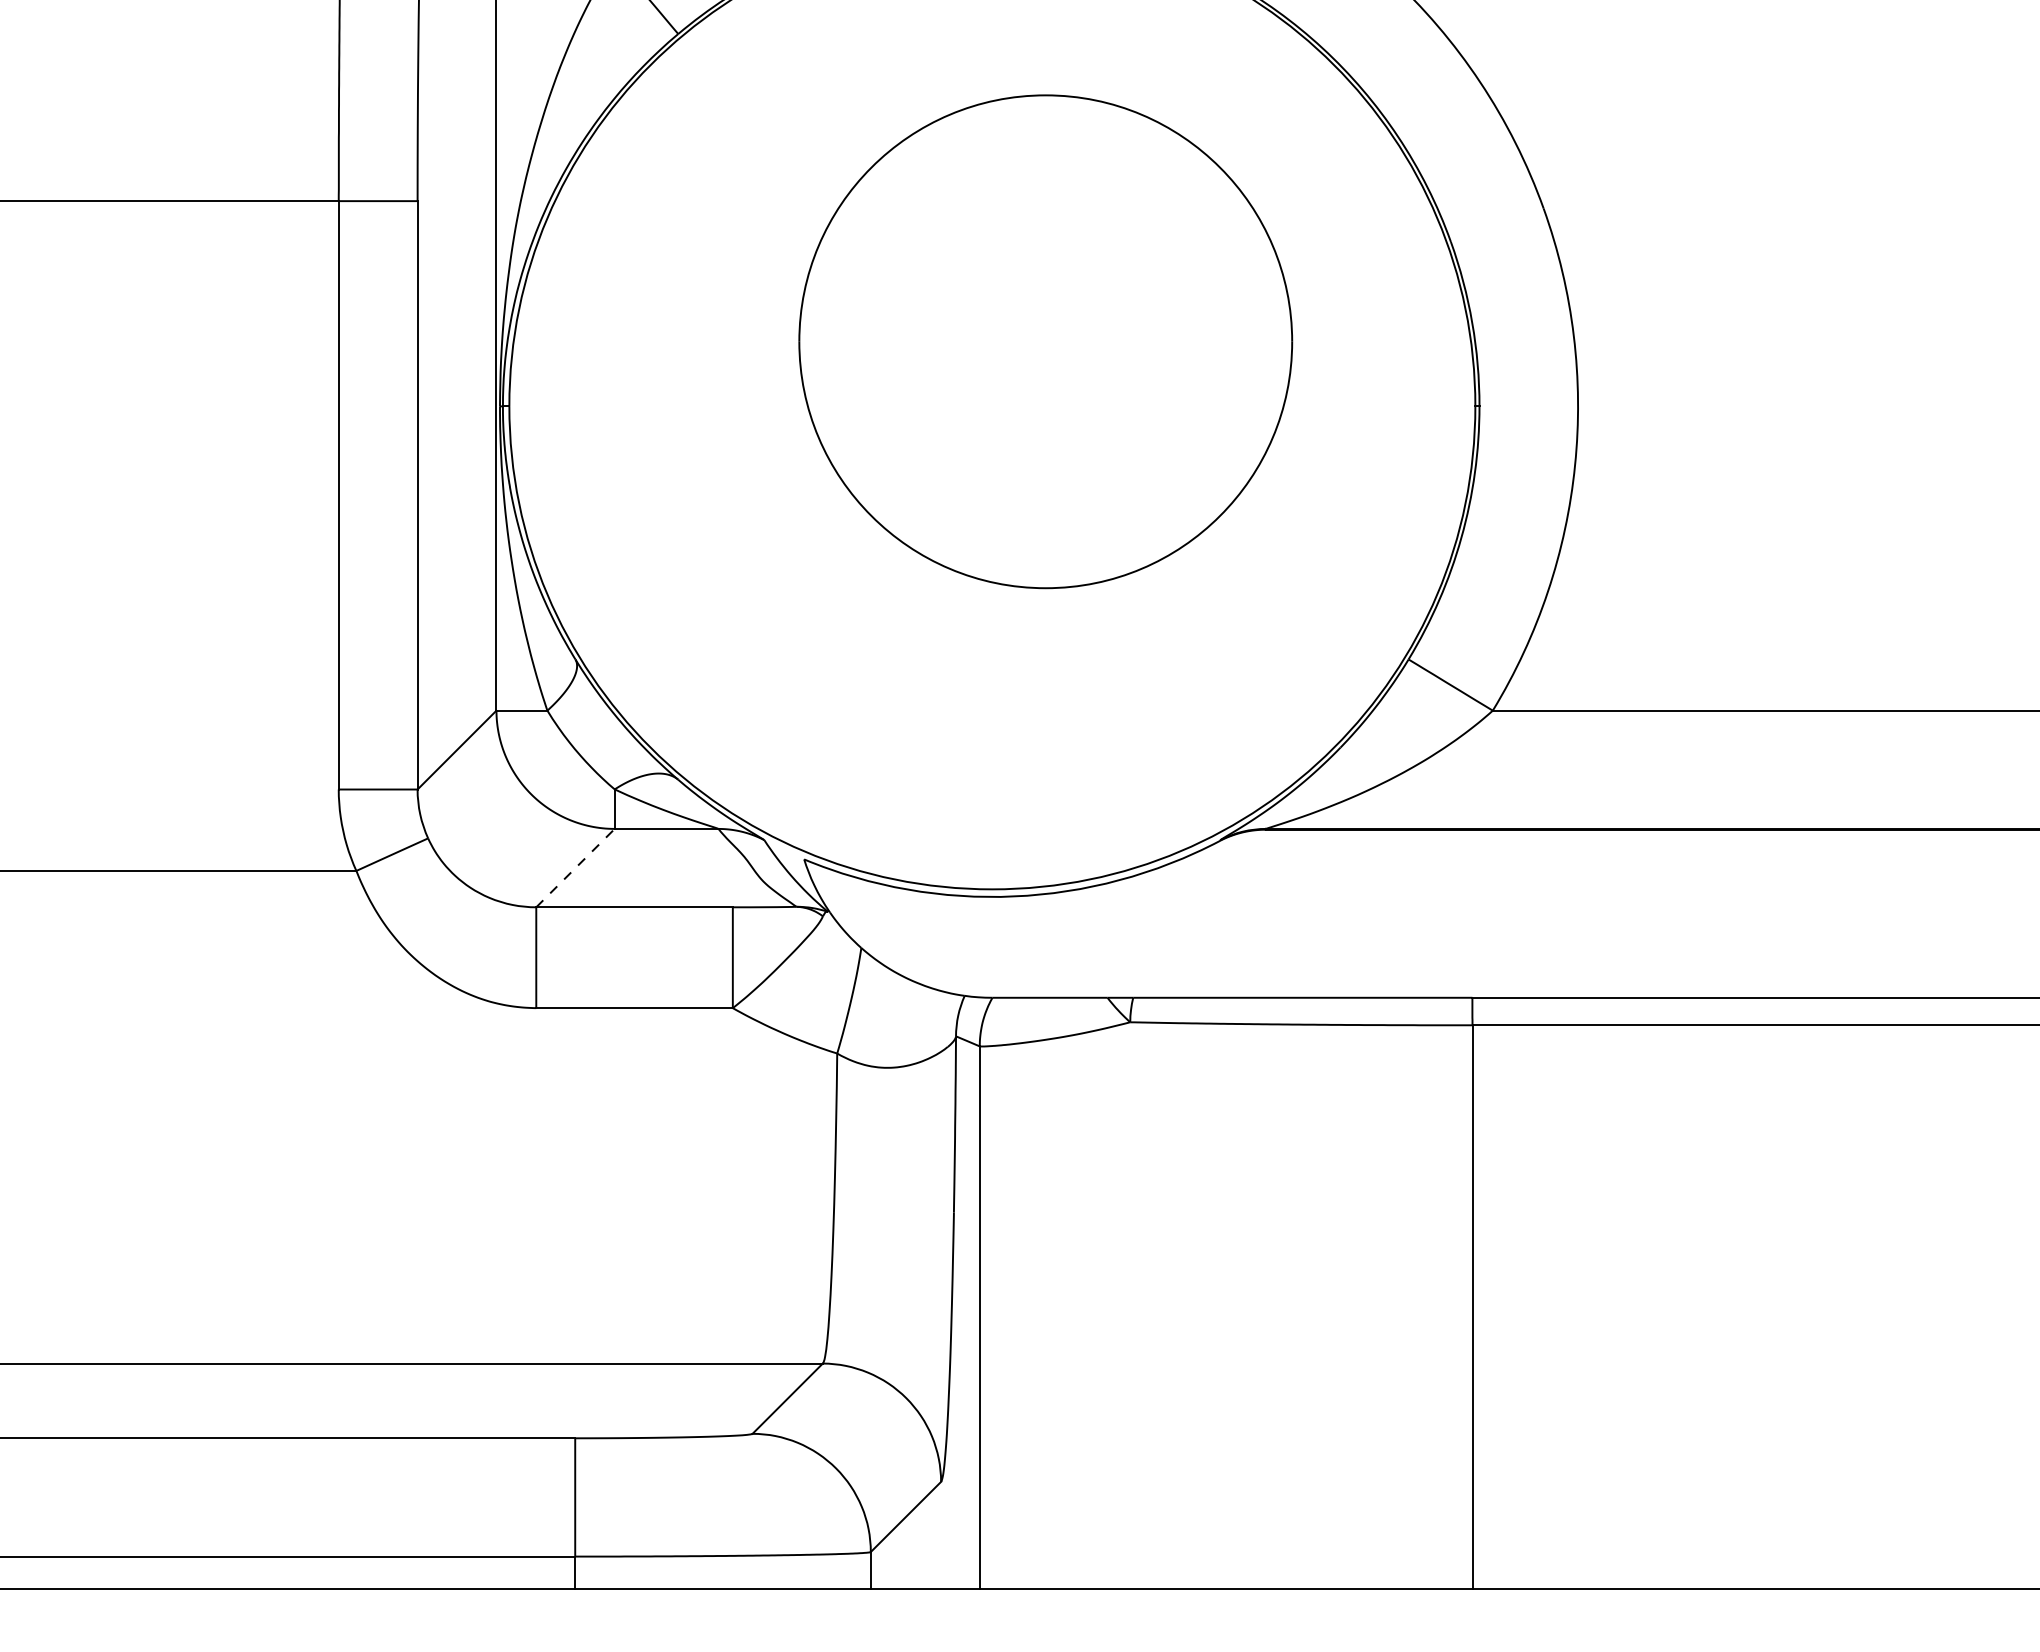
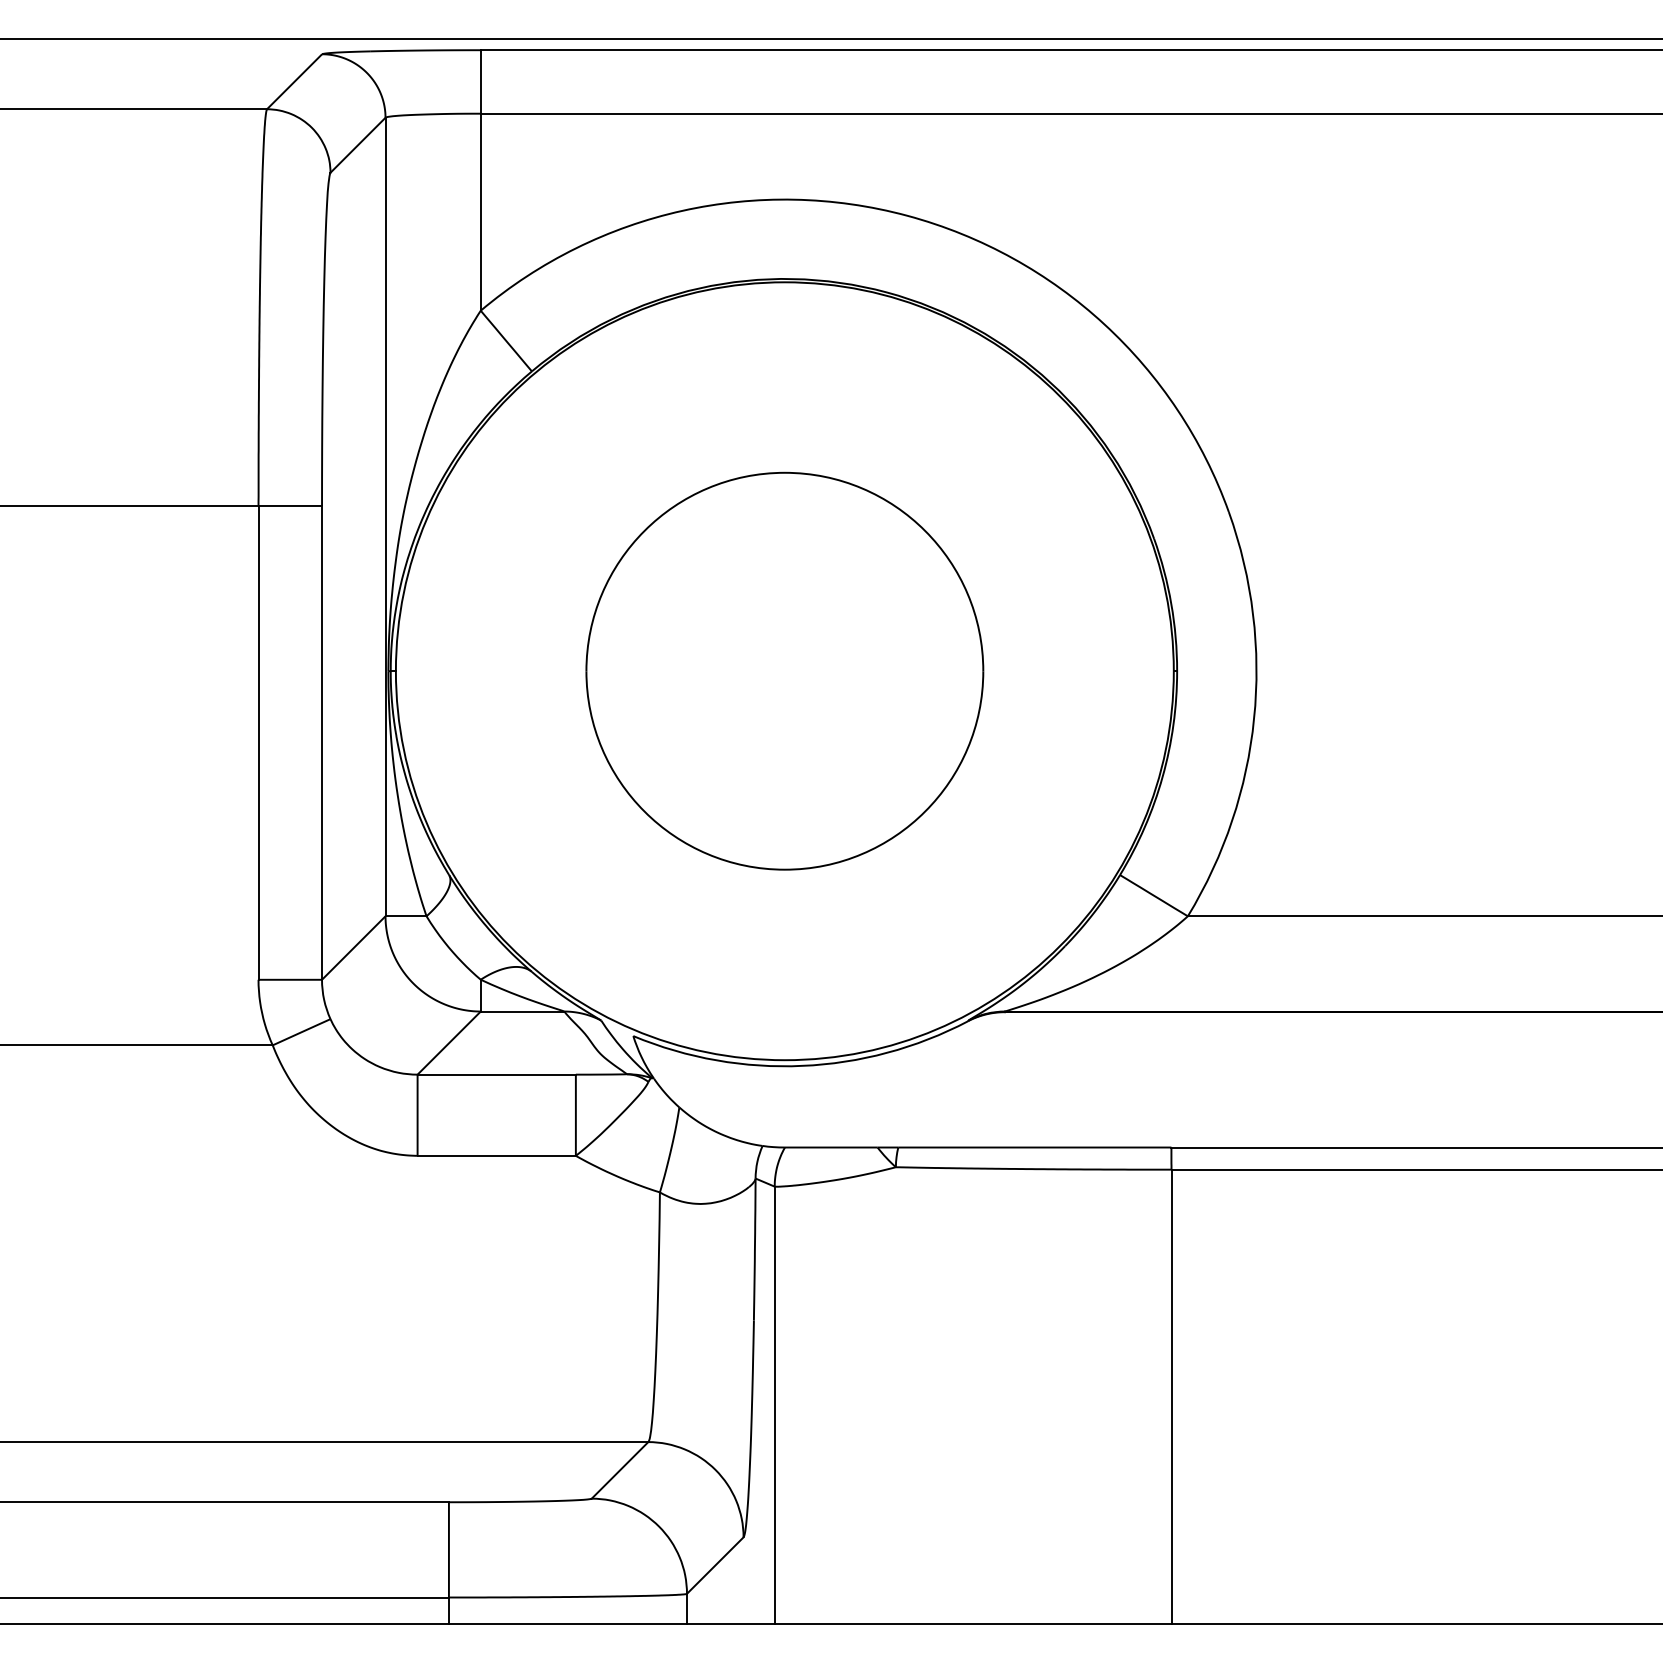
part: (1045, 340) -> (784, 670), moved
line: (575, 868) -> (449, 1043), dashed -> solid

